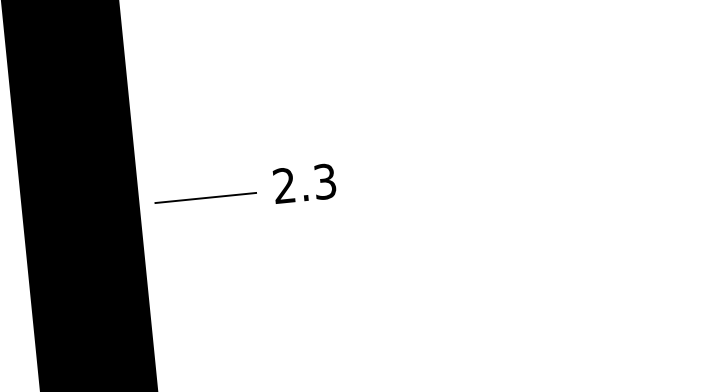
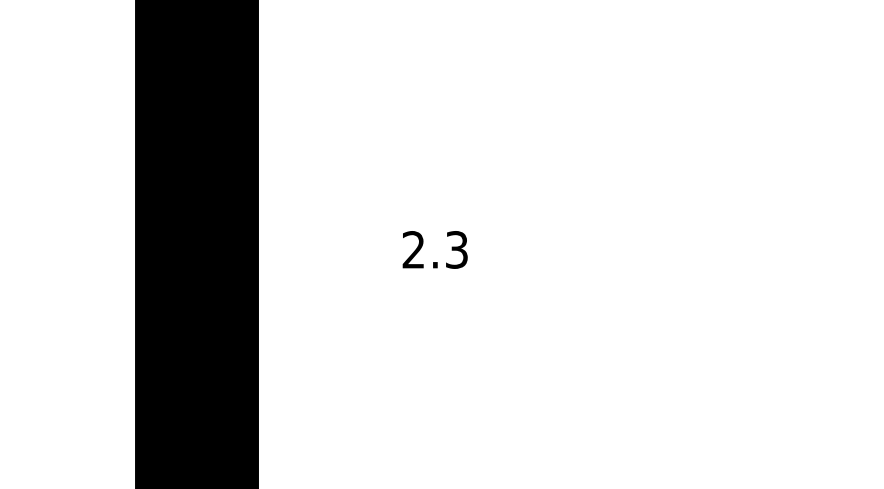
text: (304, 183) -> (434, 249), moved
line: (205, 197) -> (329, 304), removed

